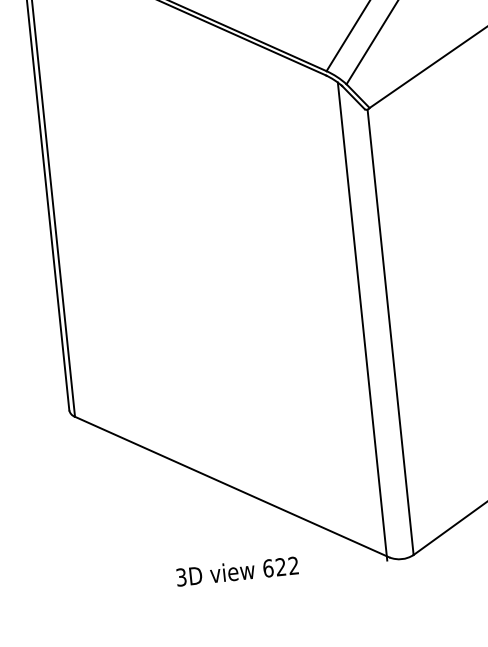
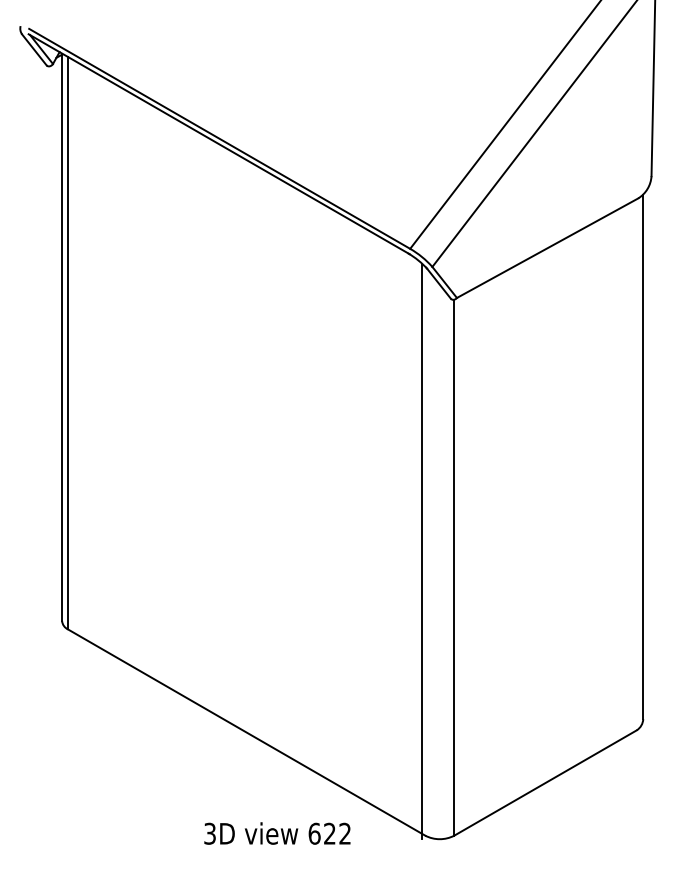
text: (237, 571) -> (277, 833), moved

